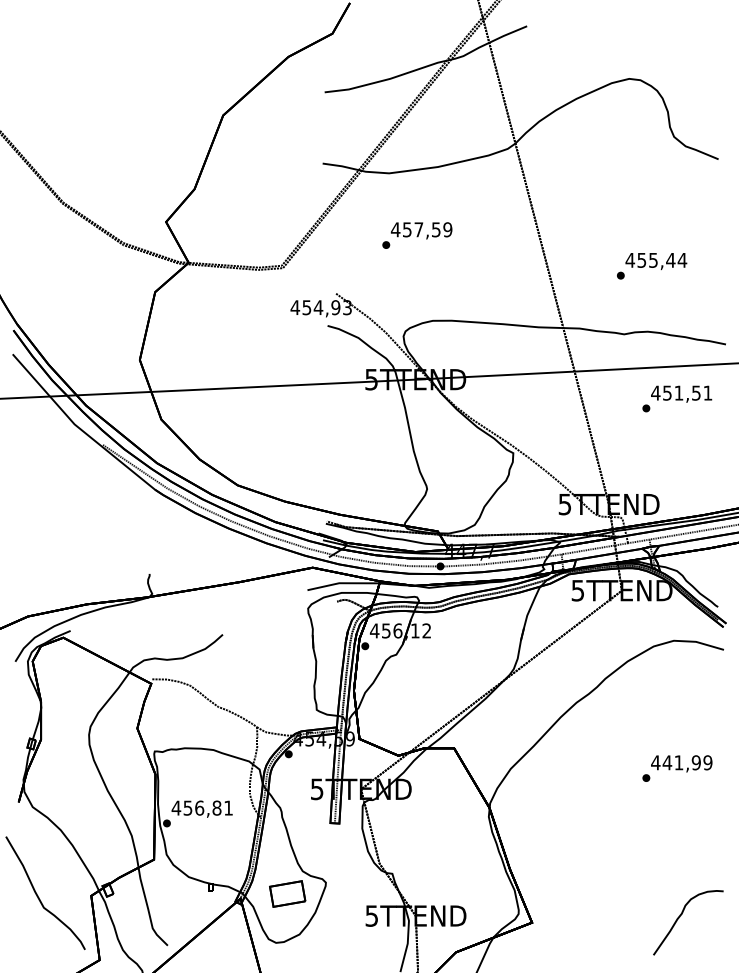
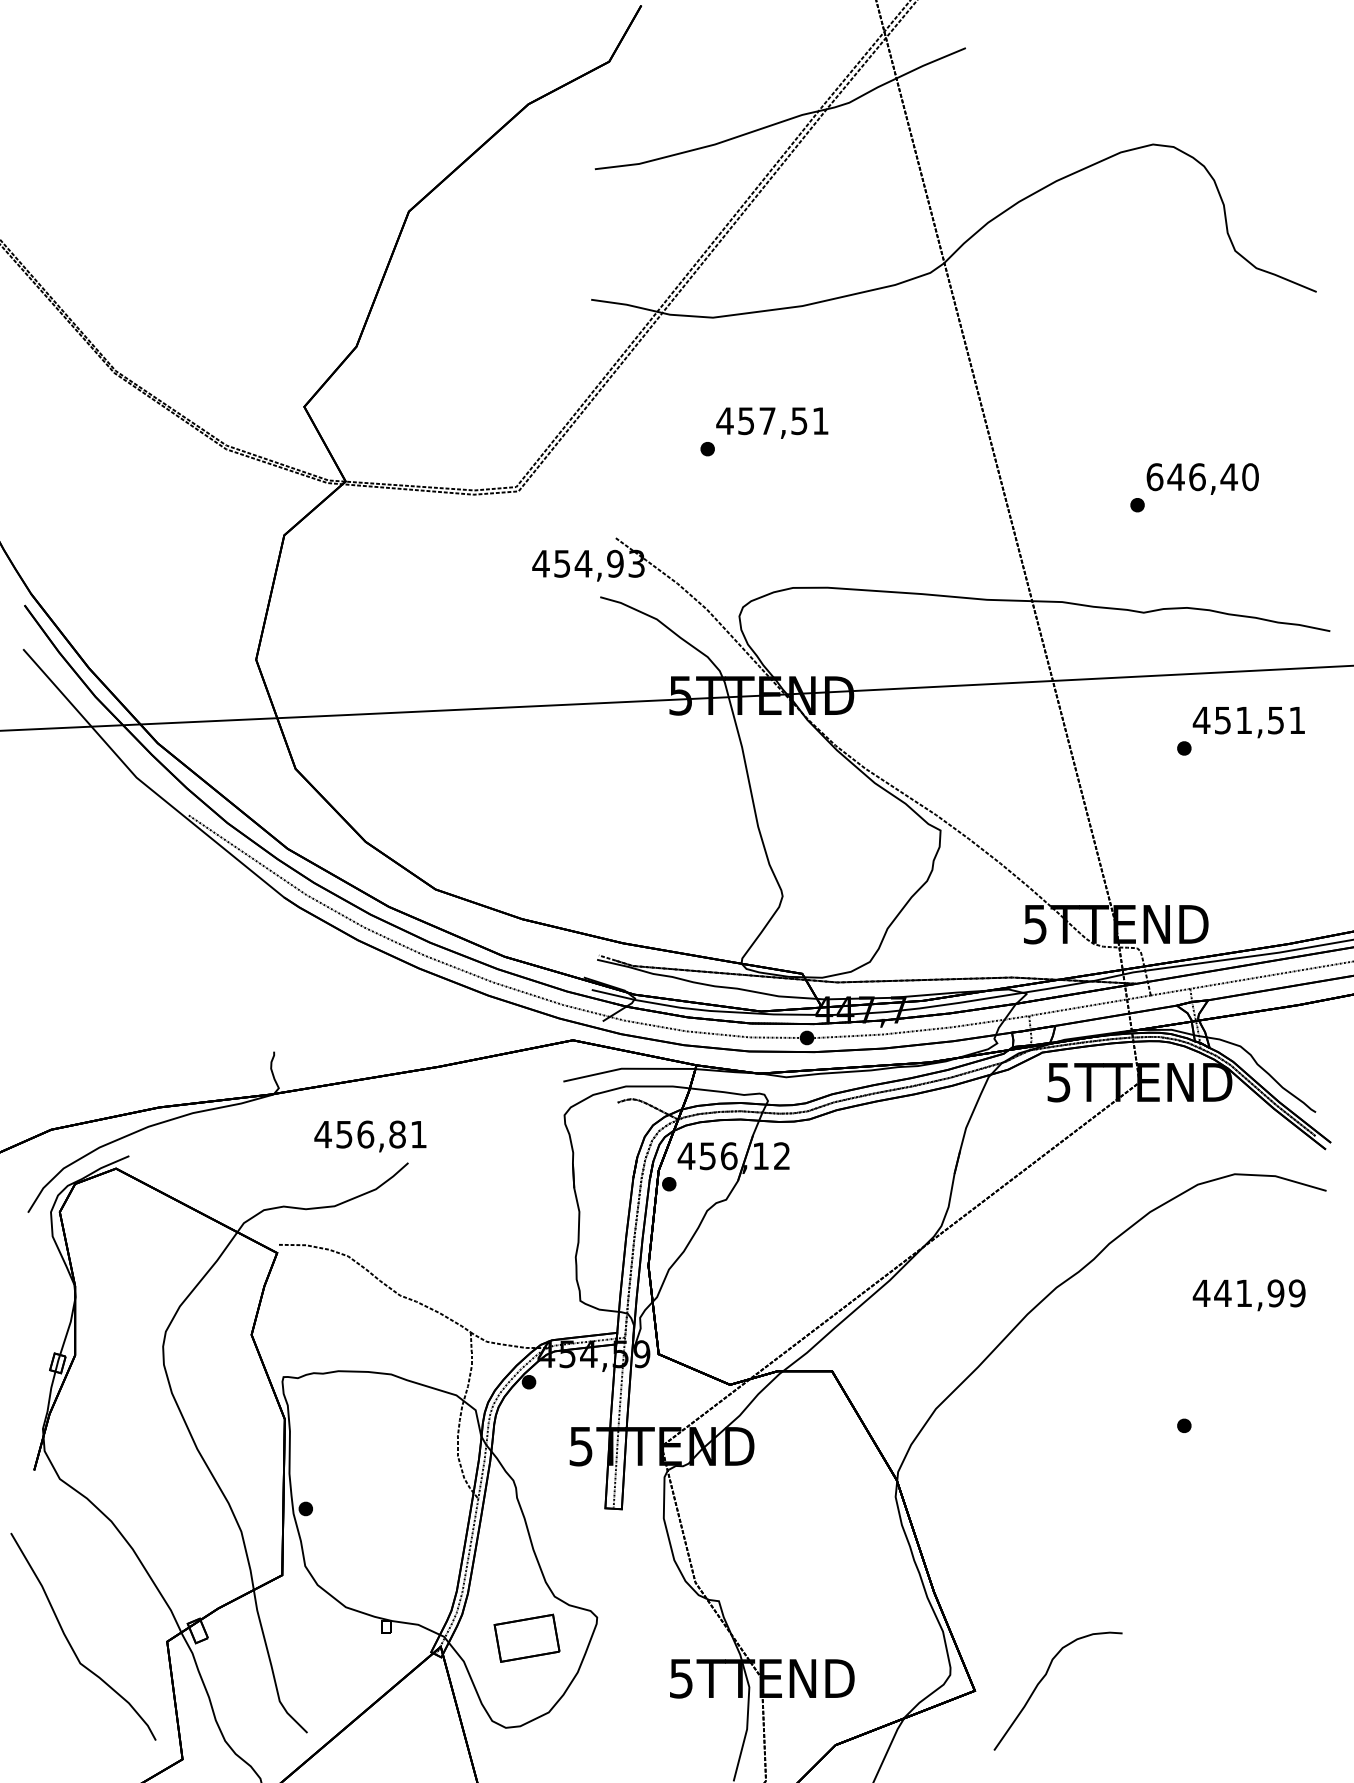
text: (447, 229) -> (819, 420), 457,59 -> 457,51
text: (656, 259) -> (1202, 475), 455,44 -> 646,40
text: (681, 763) -> (1248, 1294), moved
text: (201, 808) -> (369, 1135), moved
curve: (680, 917) -> (1043, 1681), moved

